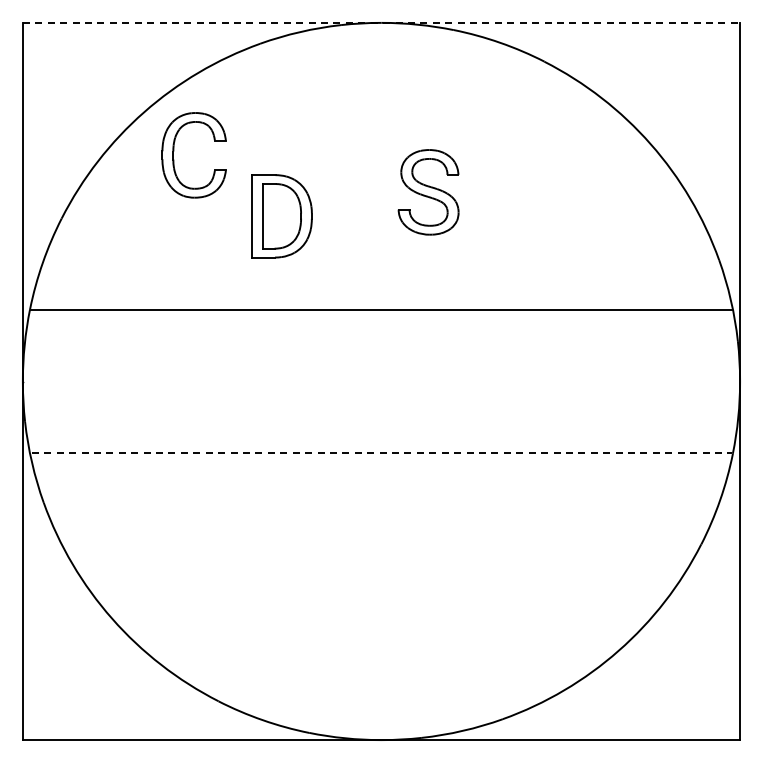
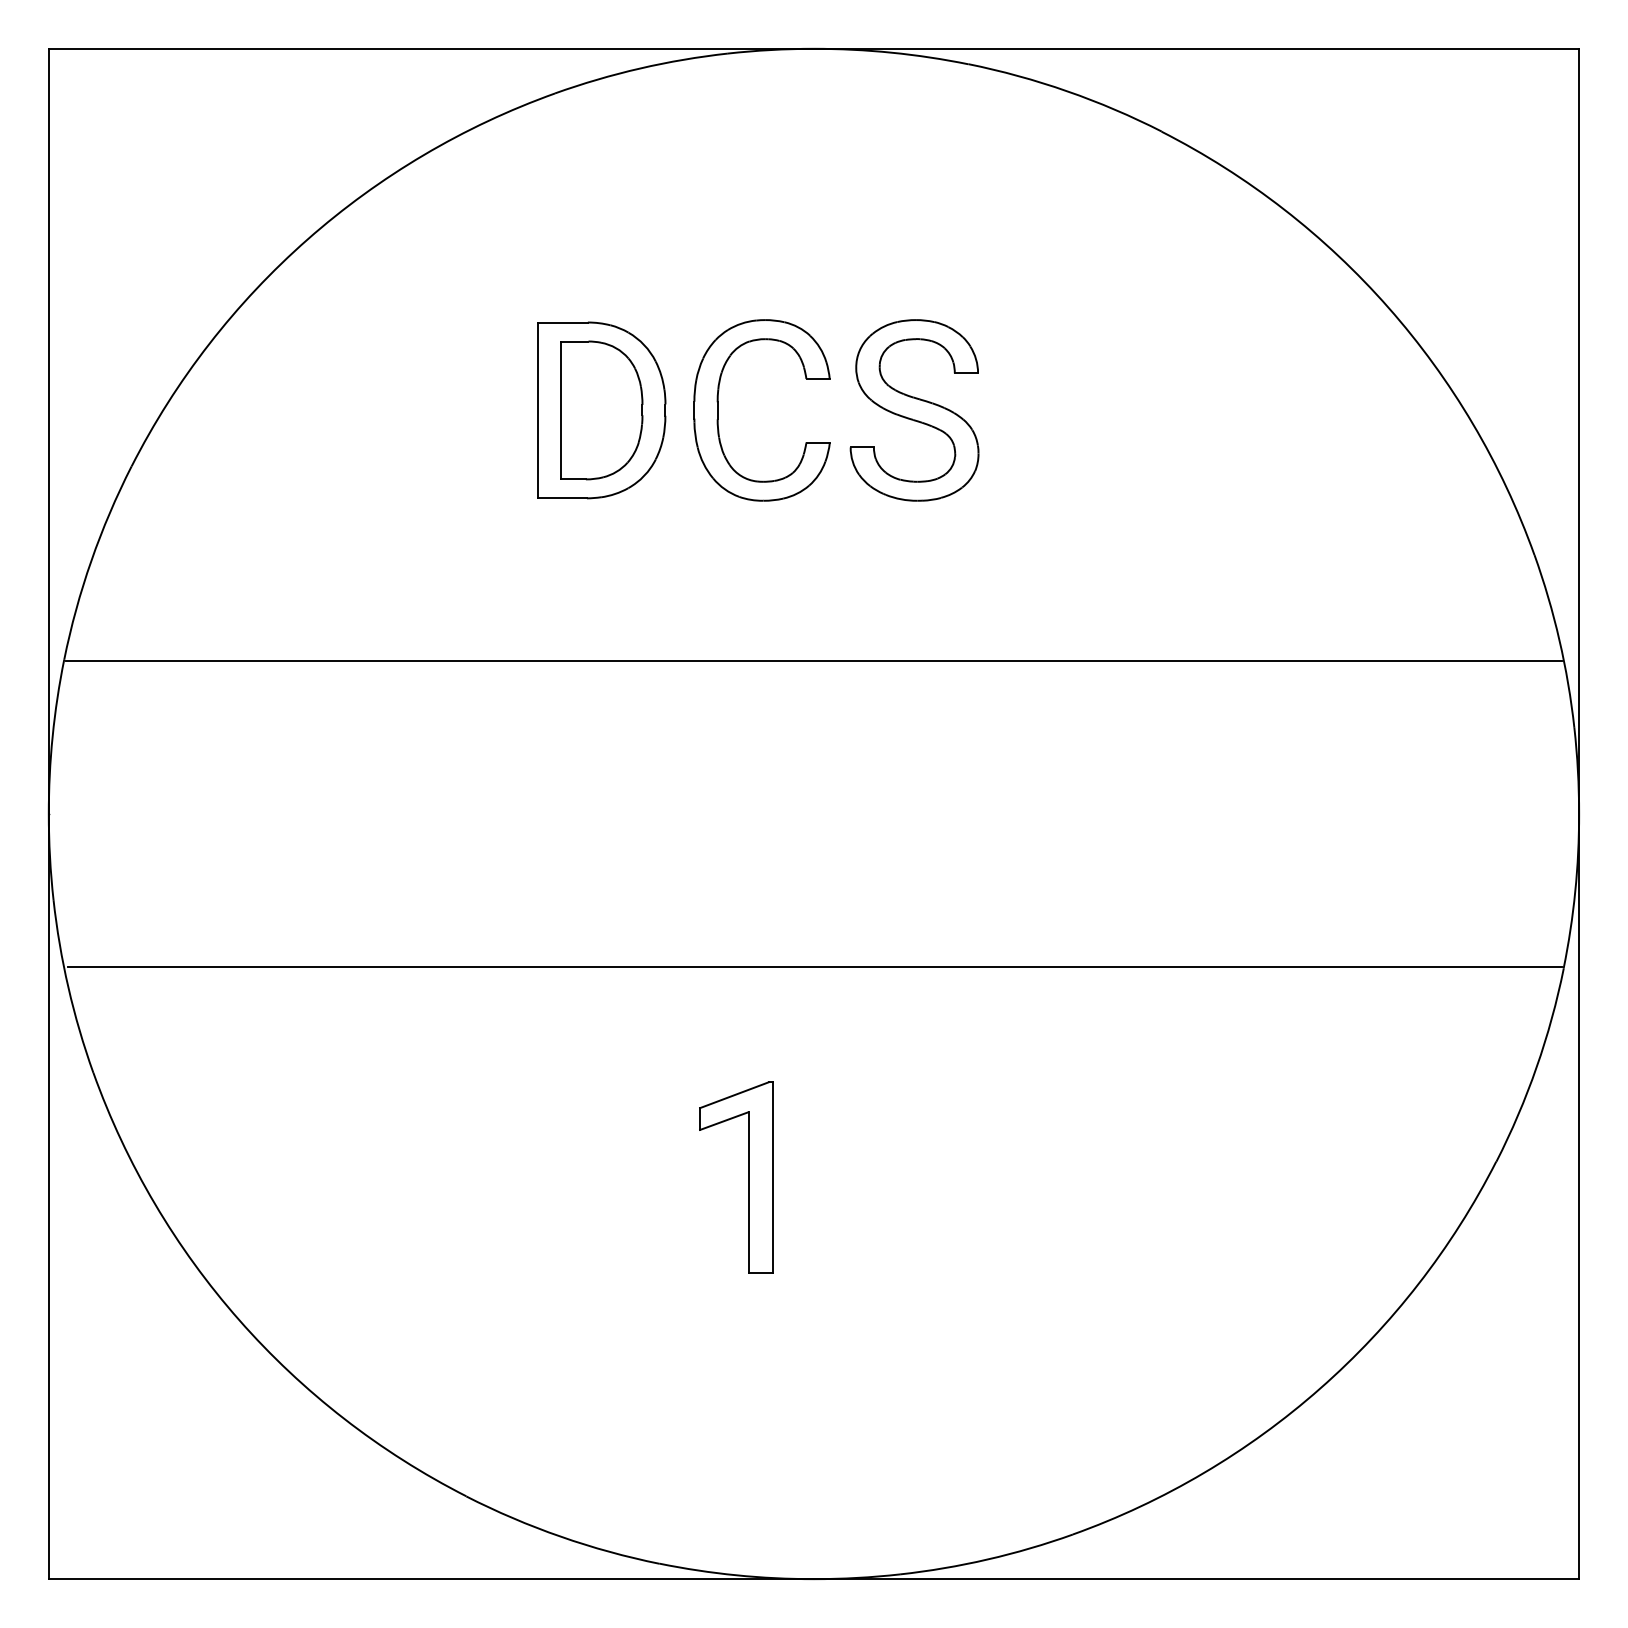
line: (381, 22) -> (814, 48), dashed -> solid
part: (174, 151) -> (720, 402), moved
part: (281, 216) -> (600, 410), moved
line: (382, 453) -> (816, 967), dashed -> solid
part: (344, 551) -> (735, 1176), added

